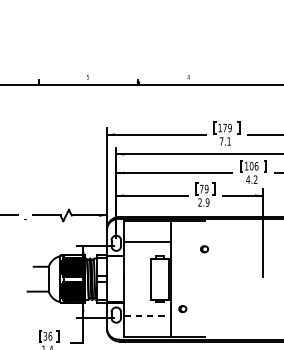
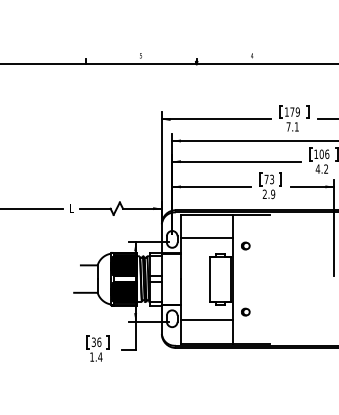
text: (207, 189) -> (272, 179), 79 -> 73
part: (204, 248) -> (245, 245), moved
line: (148, 315) -> (207, 319), dashed -> solid

